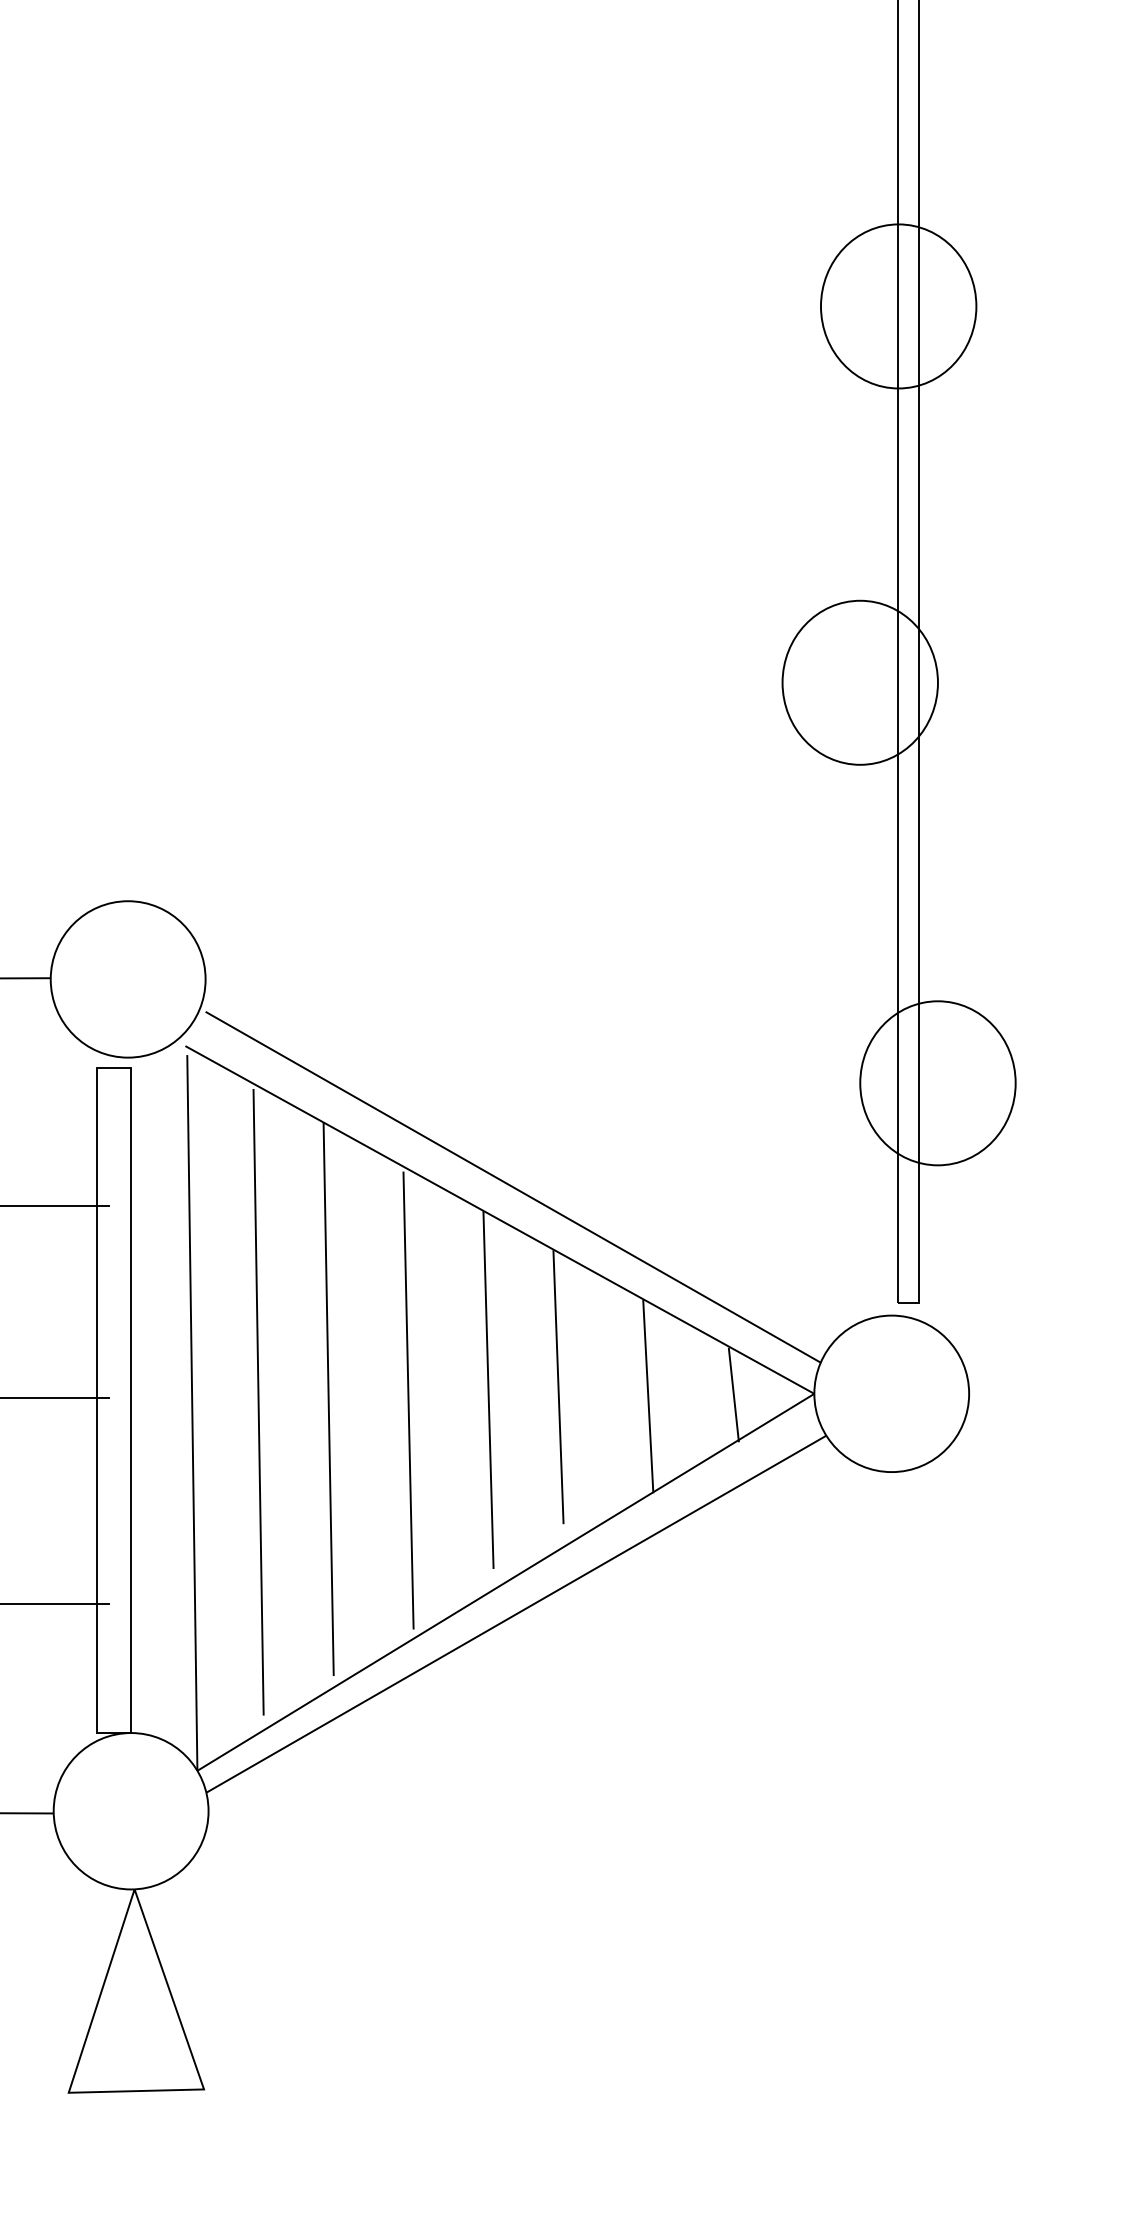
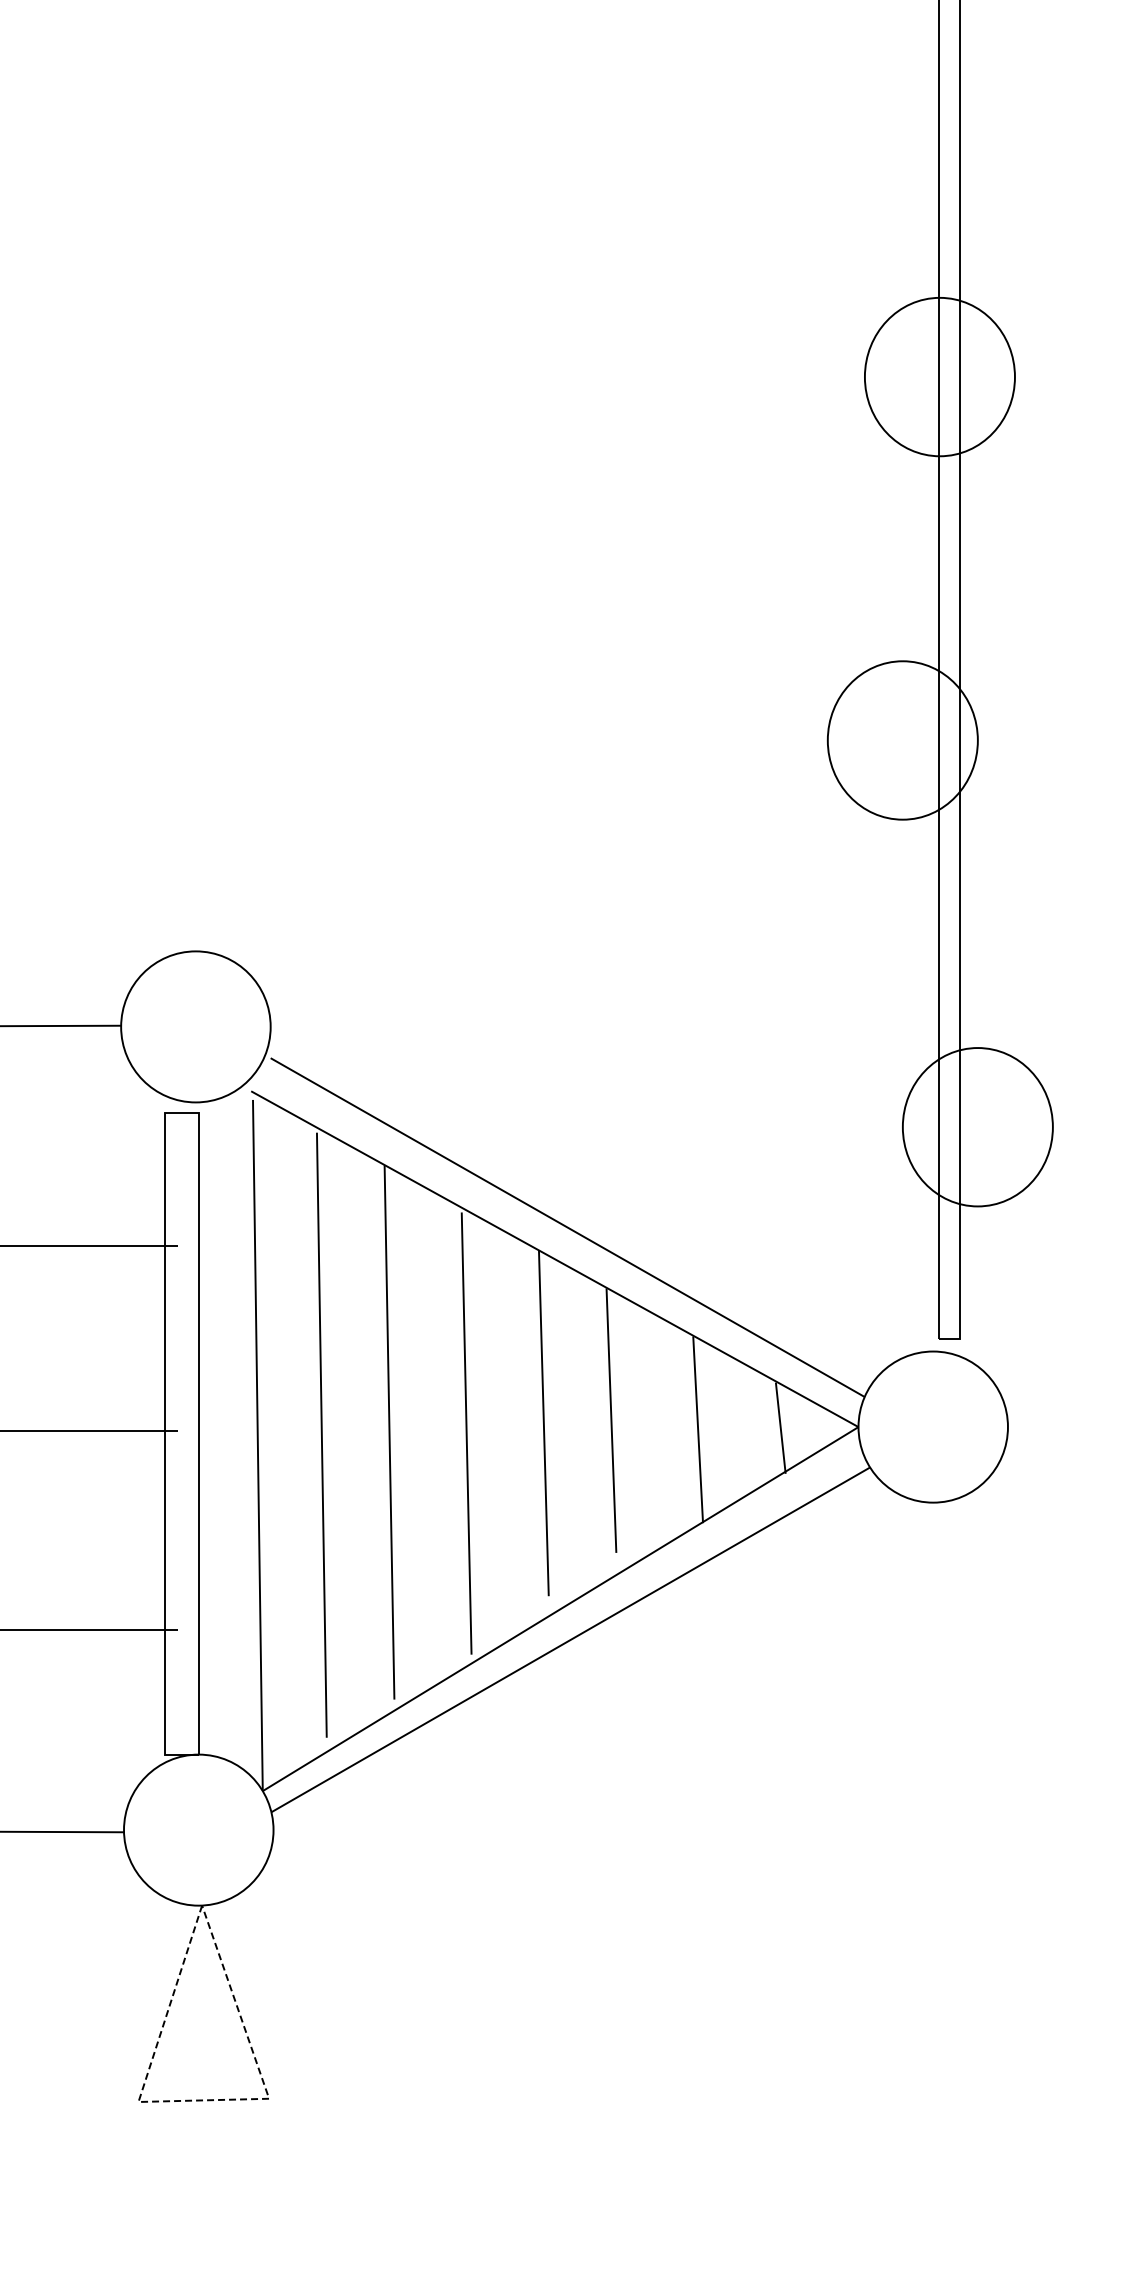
line: (136, 2091) -> (203, 2100), solid -> dashed

